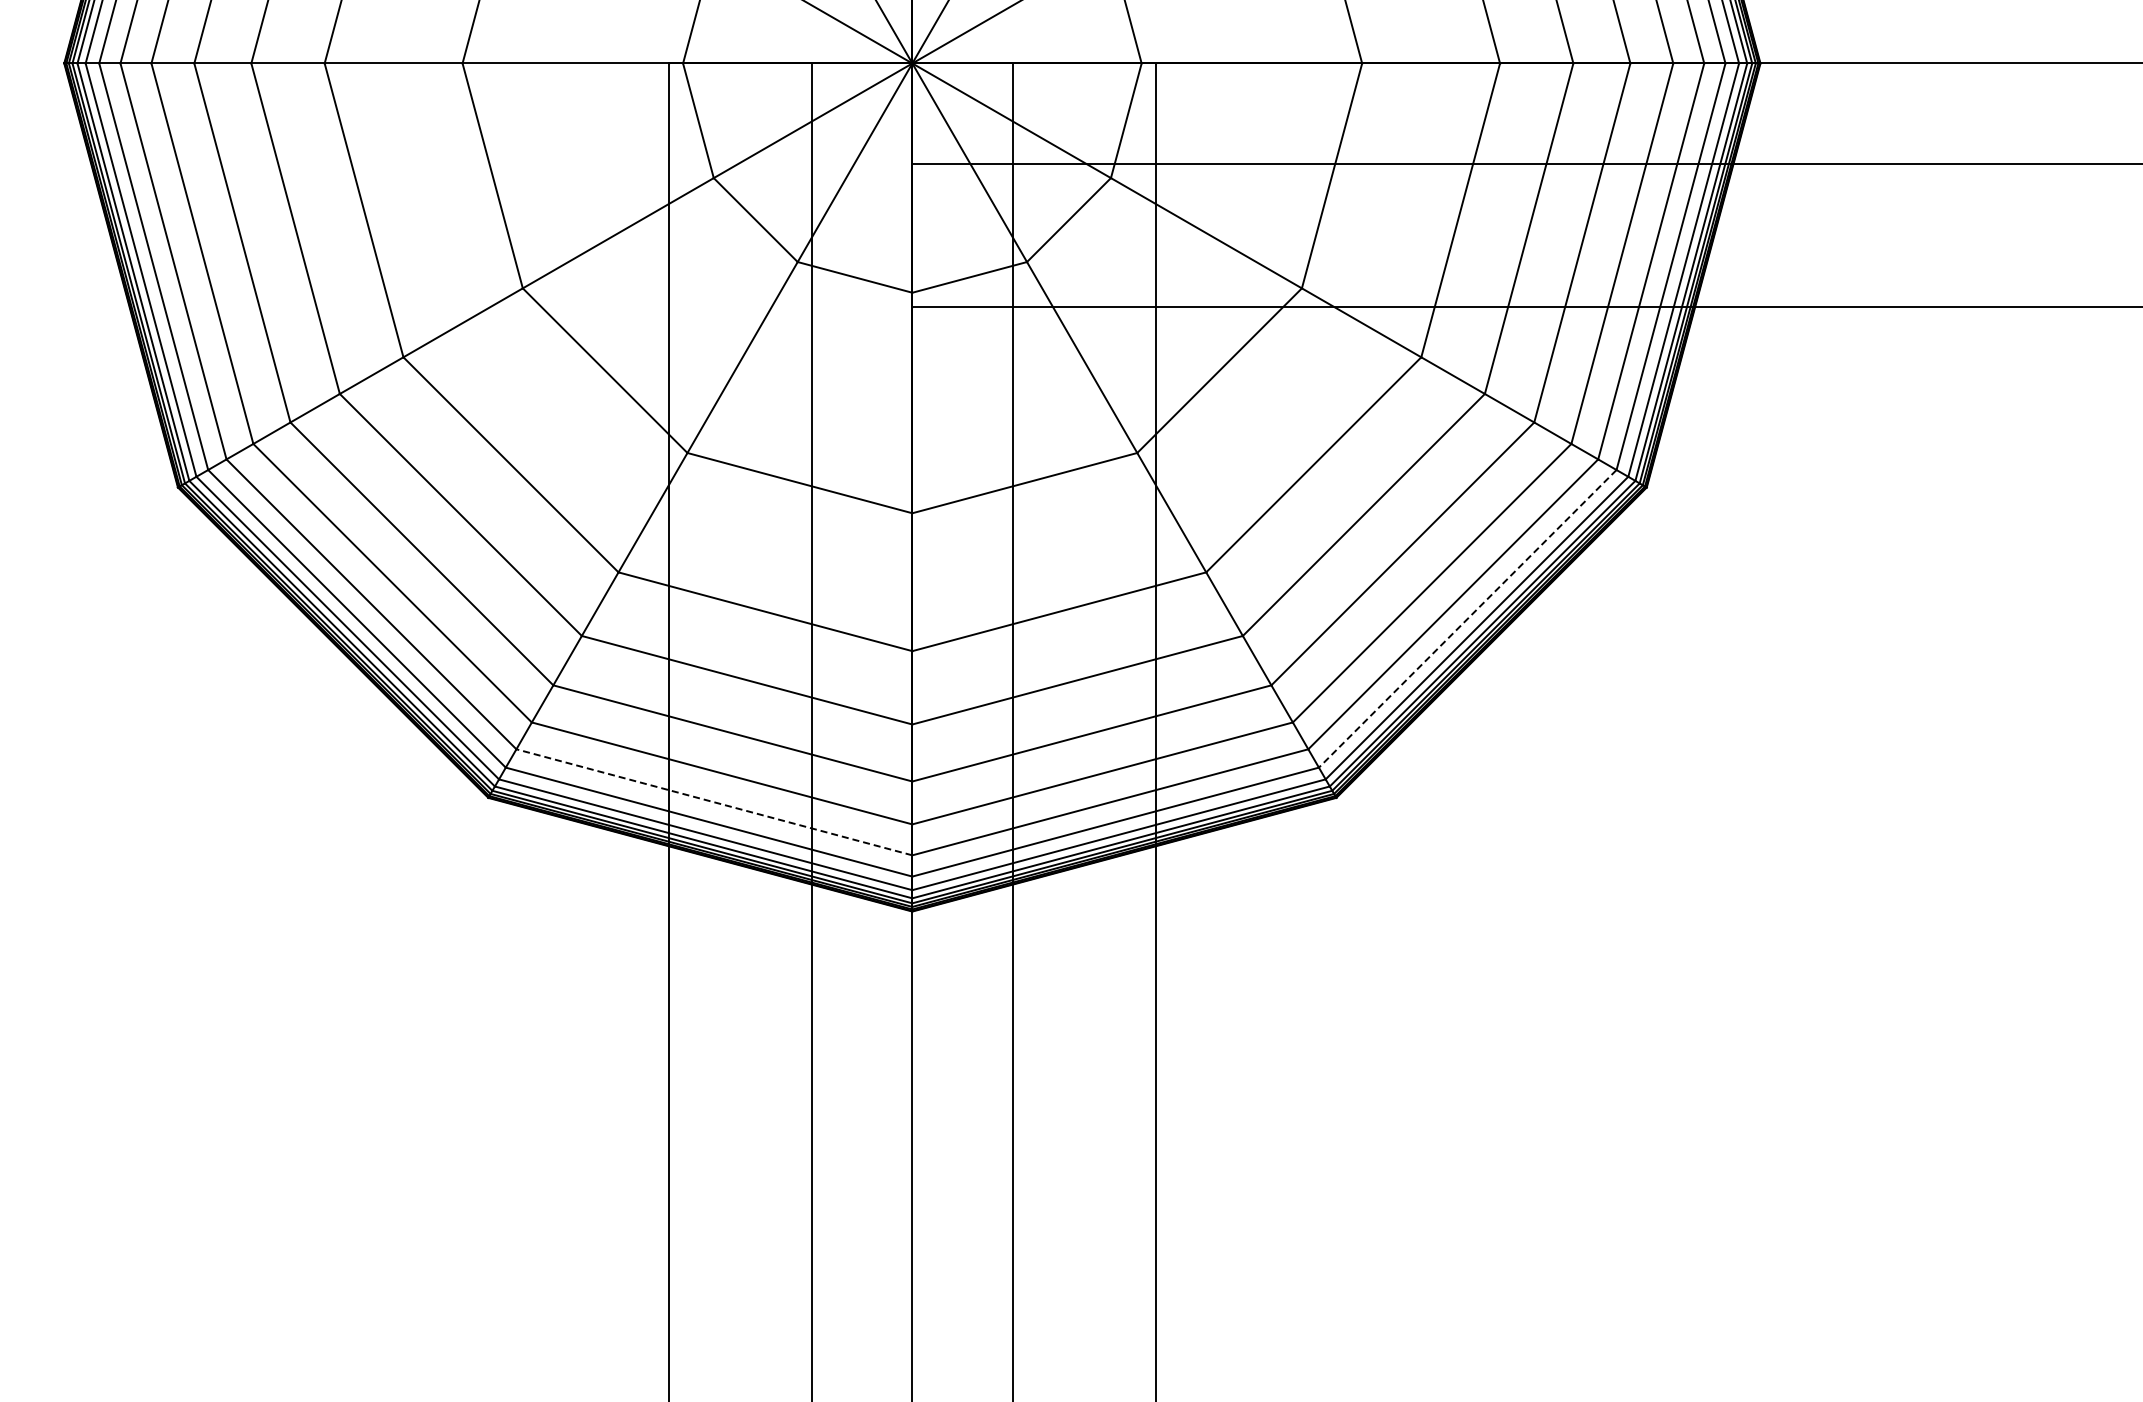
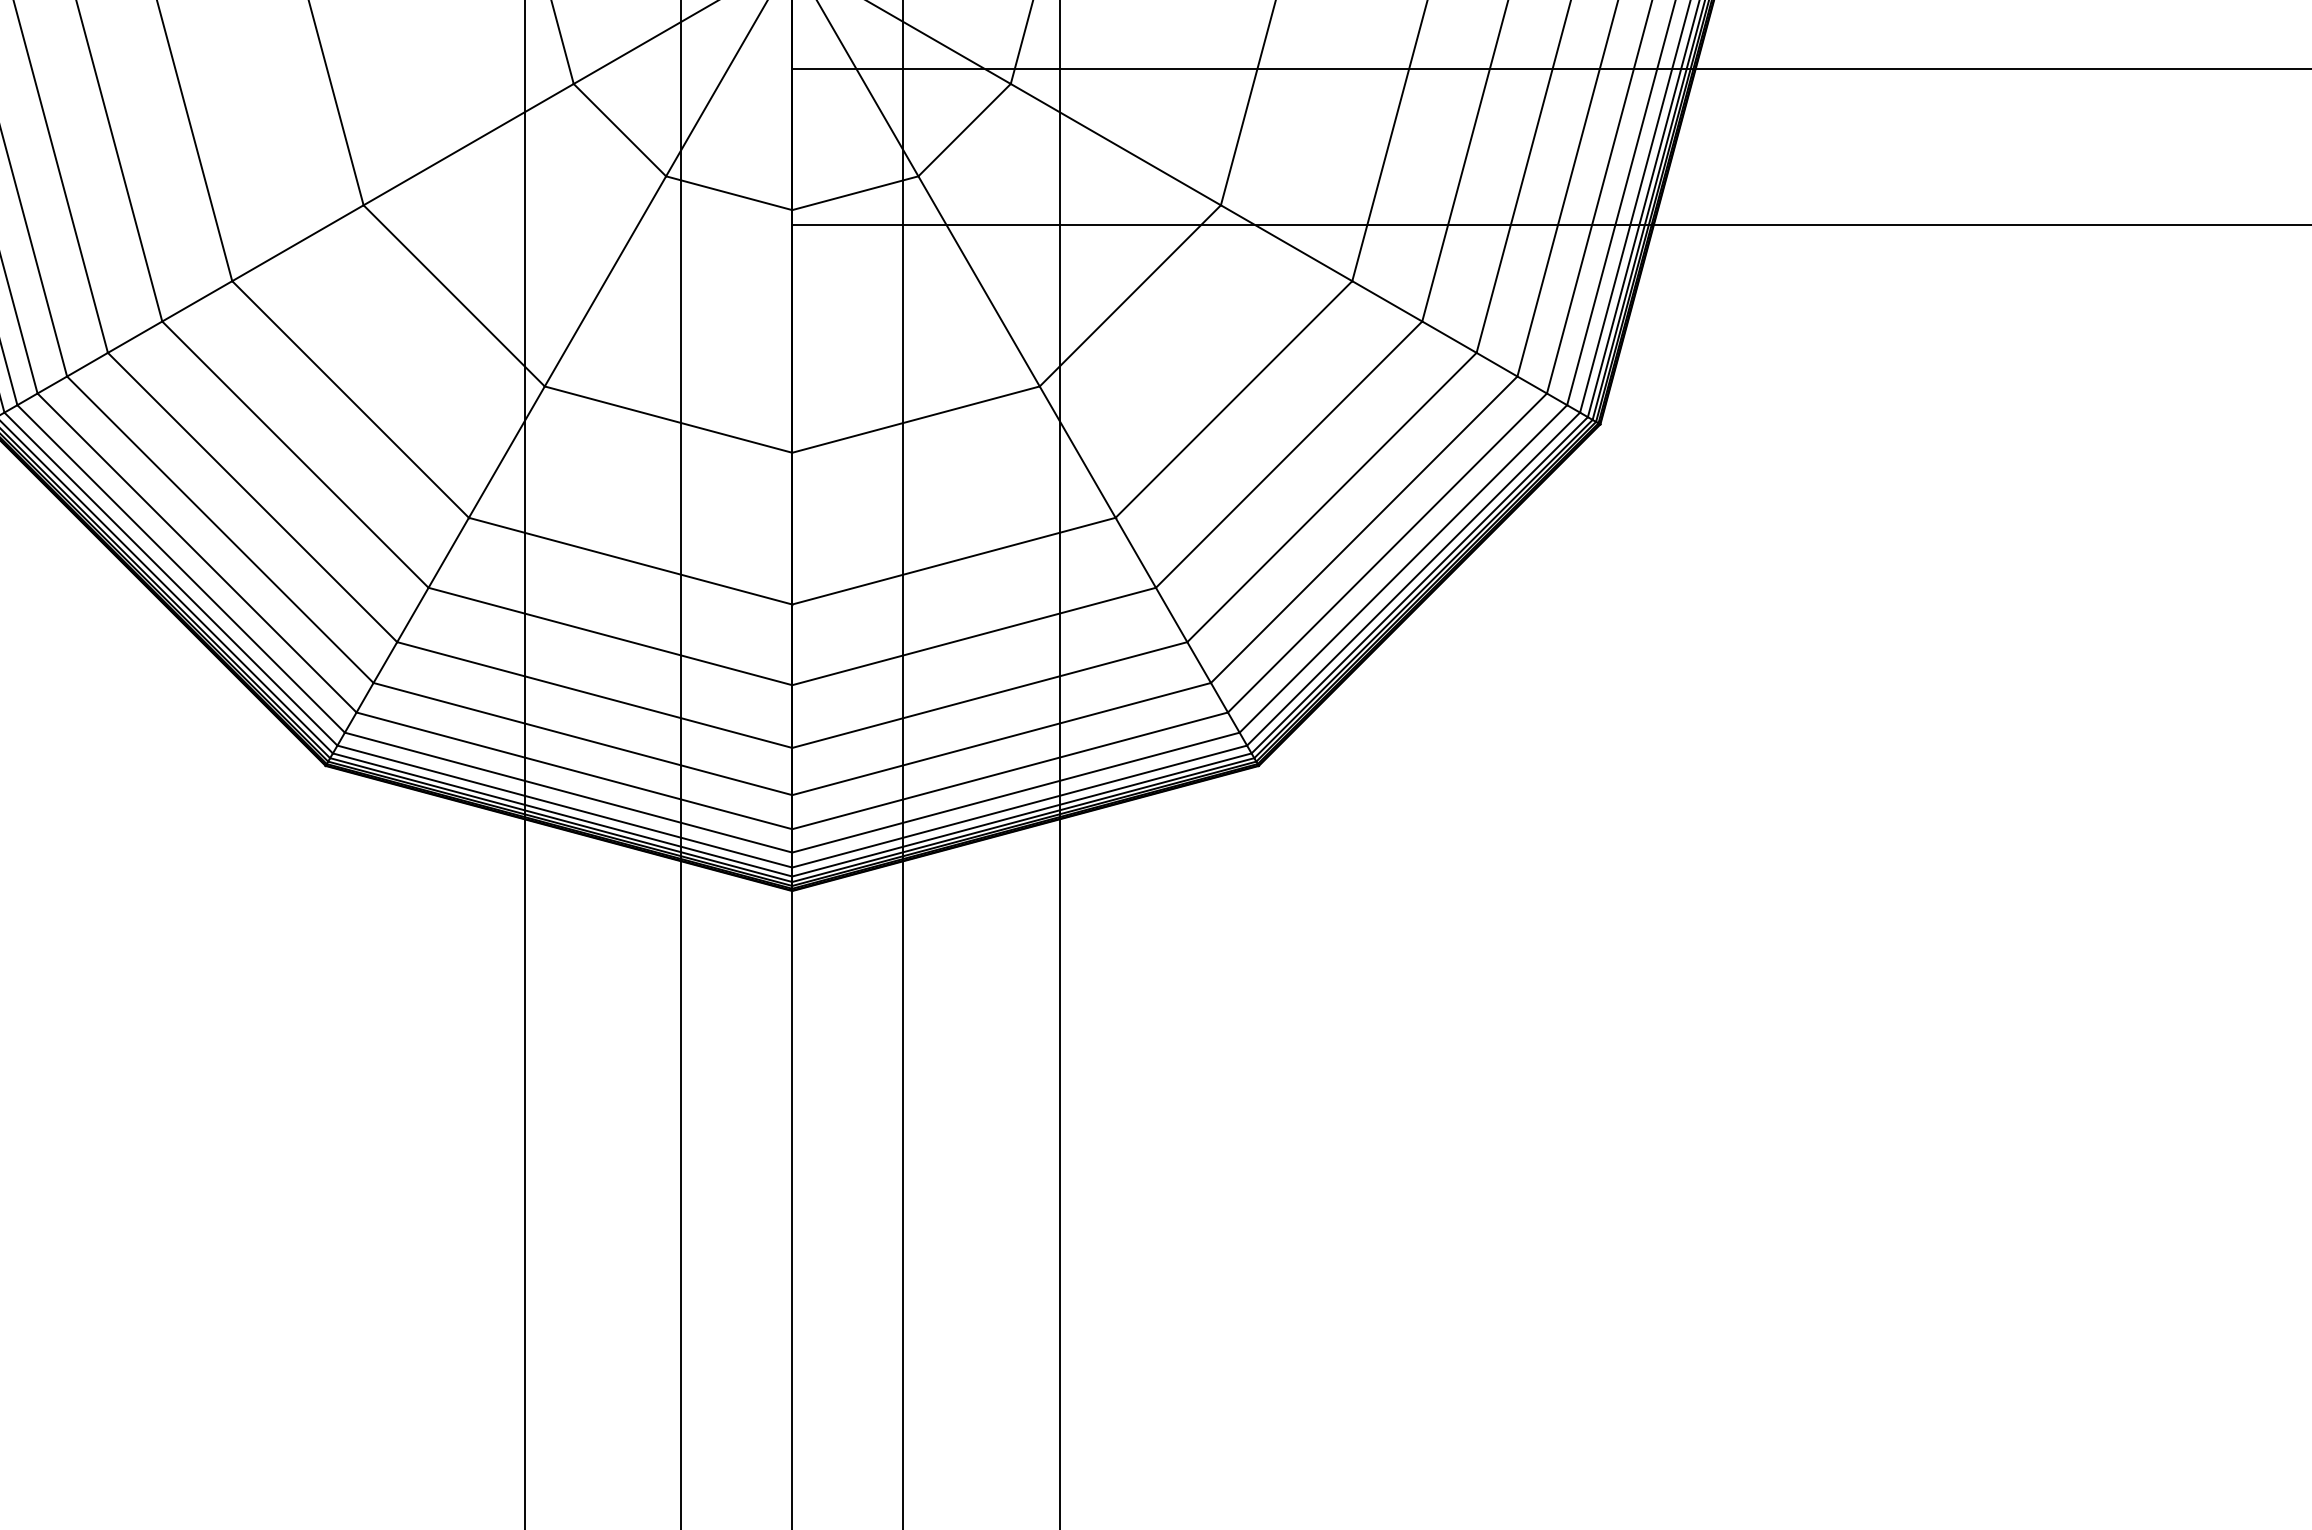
line: (1467, 619) -> (1403, 569), dashed -> solid
line: (714, 802) -> (574, 771), dashed -> solid

